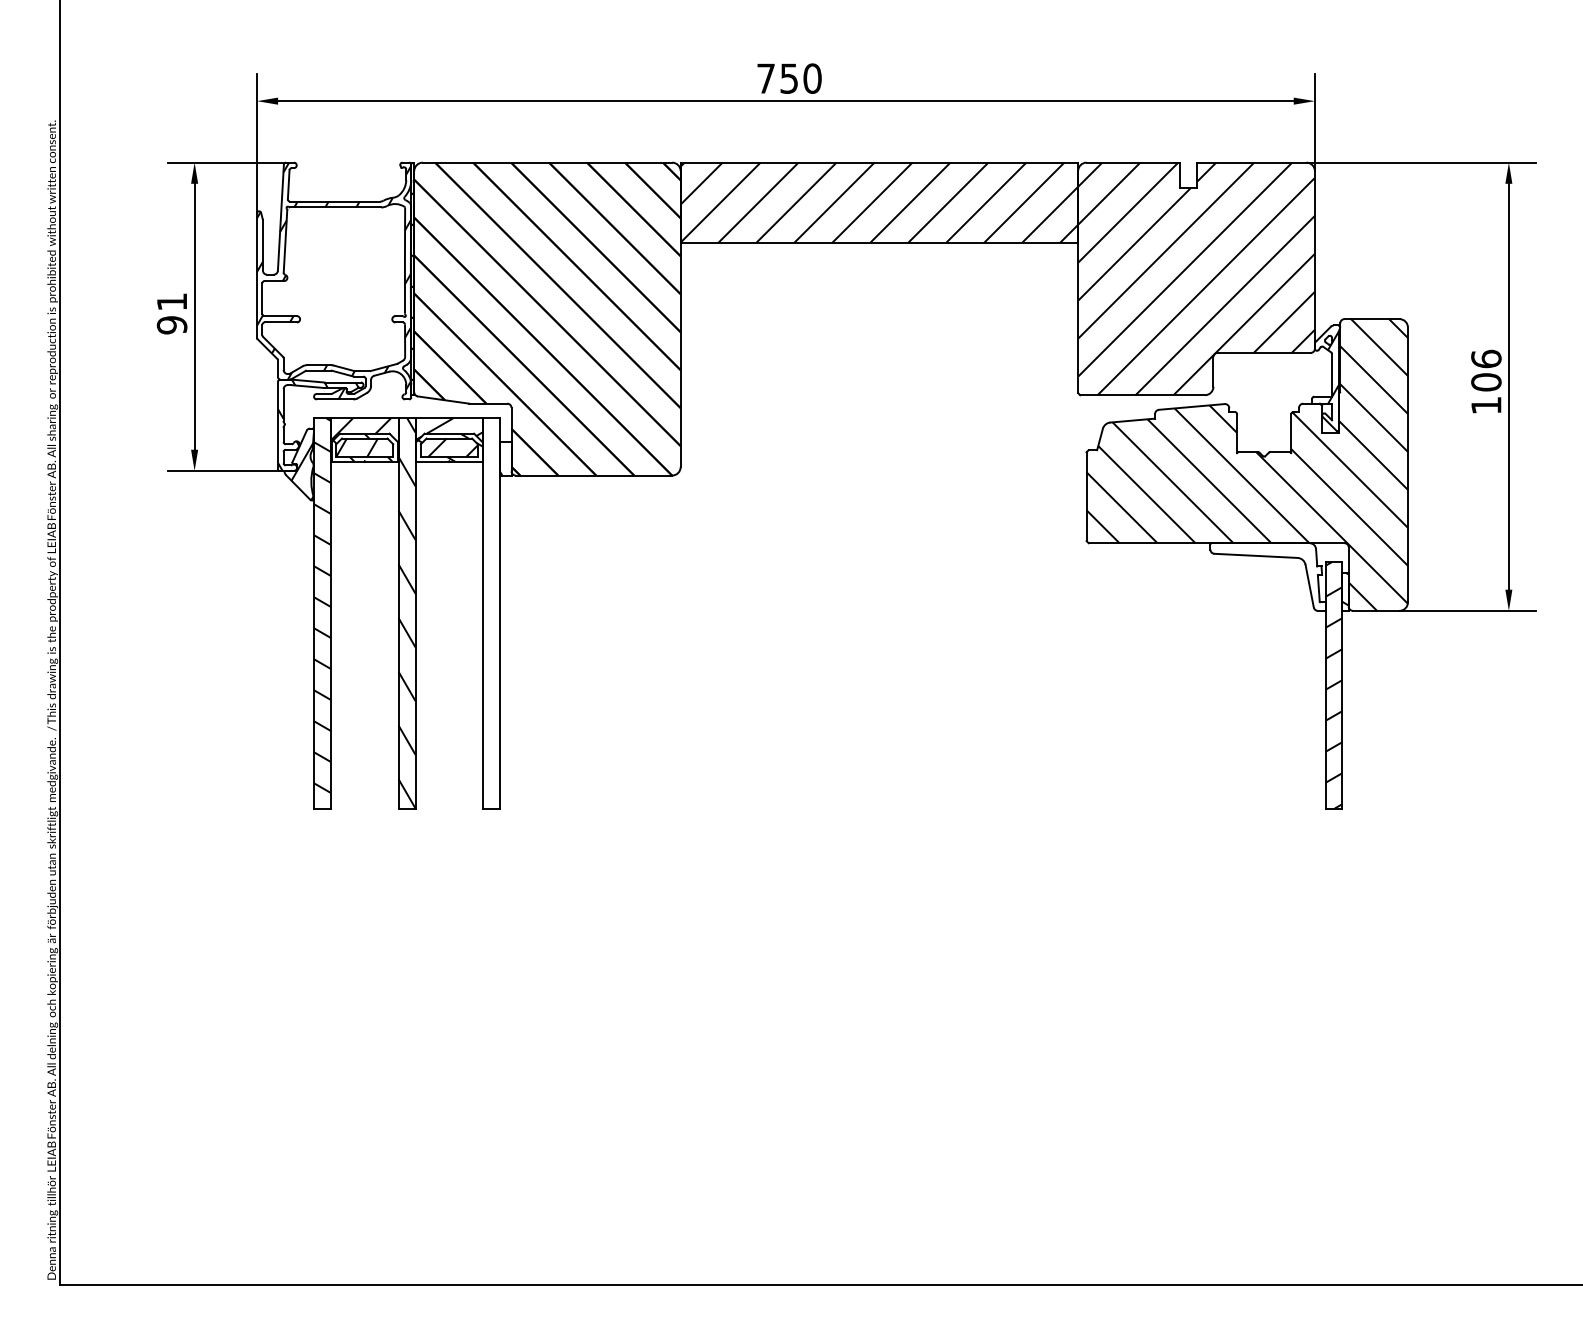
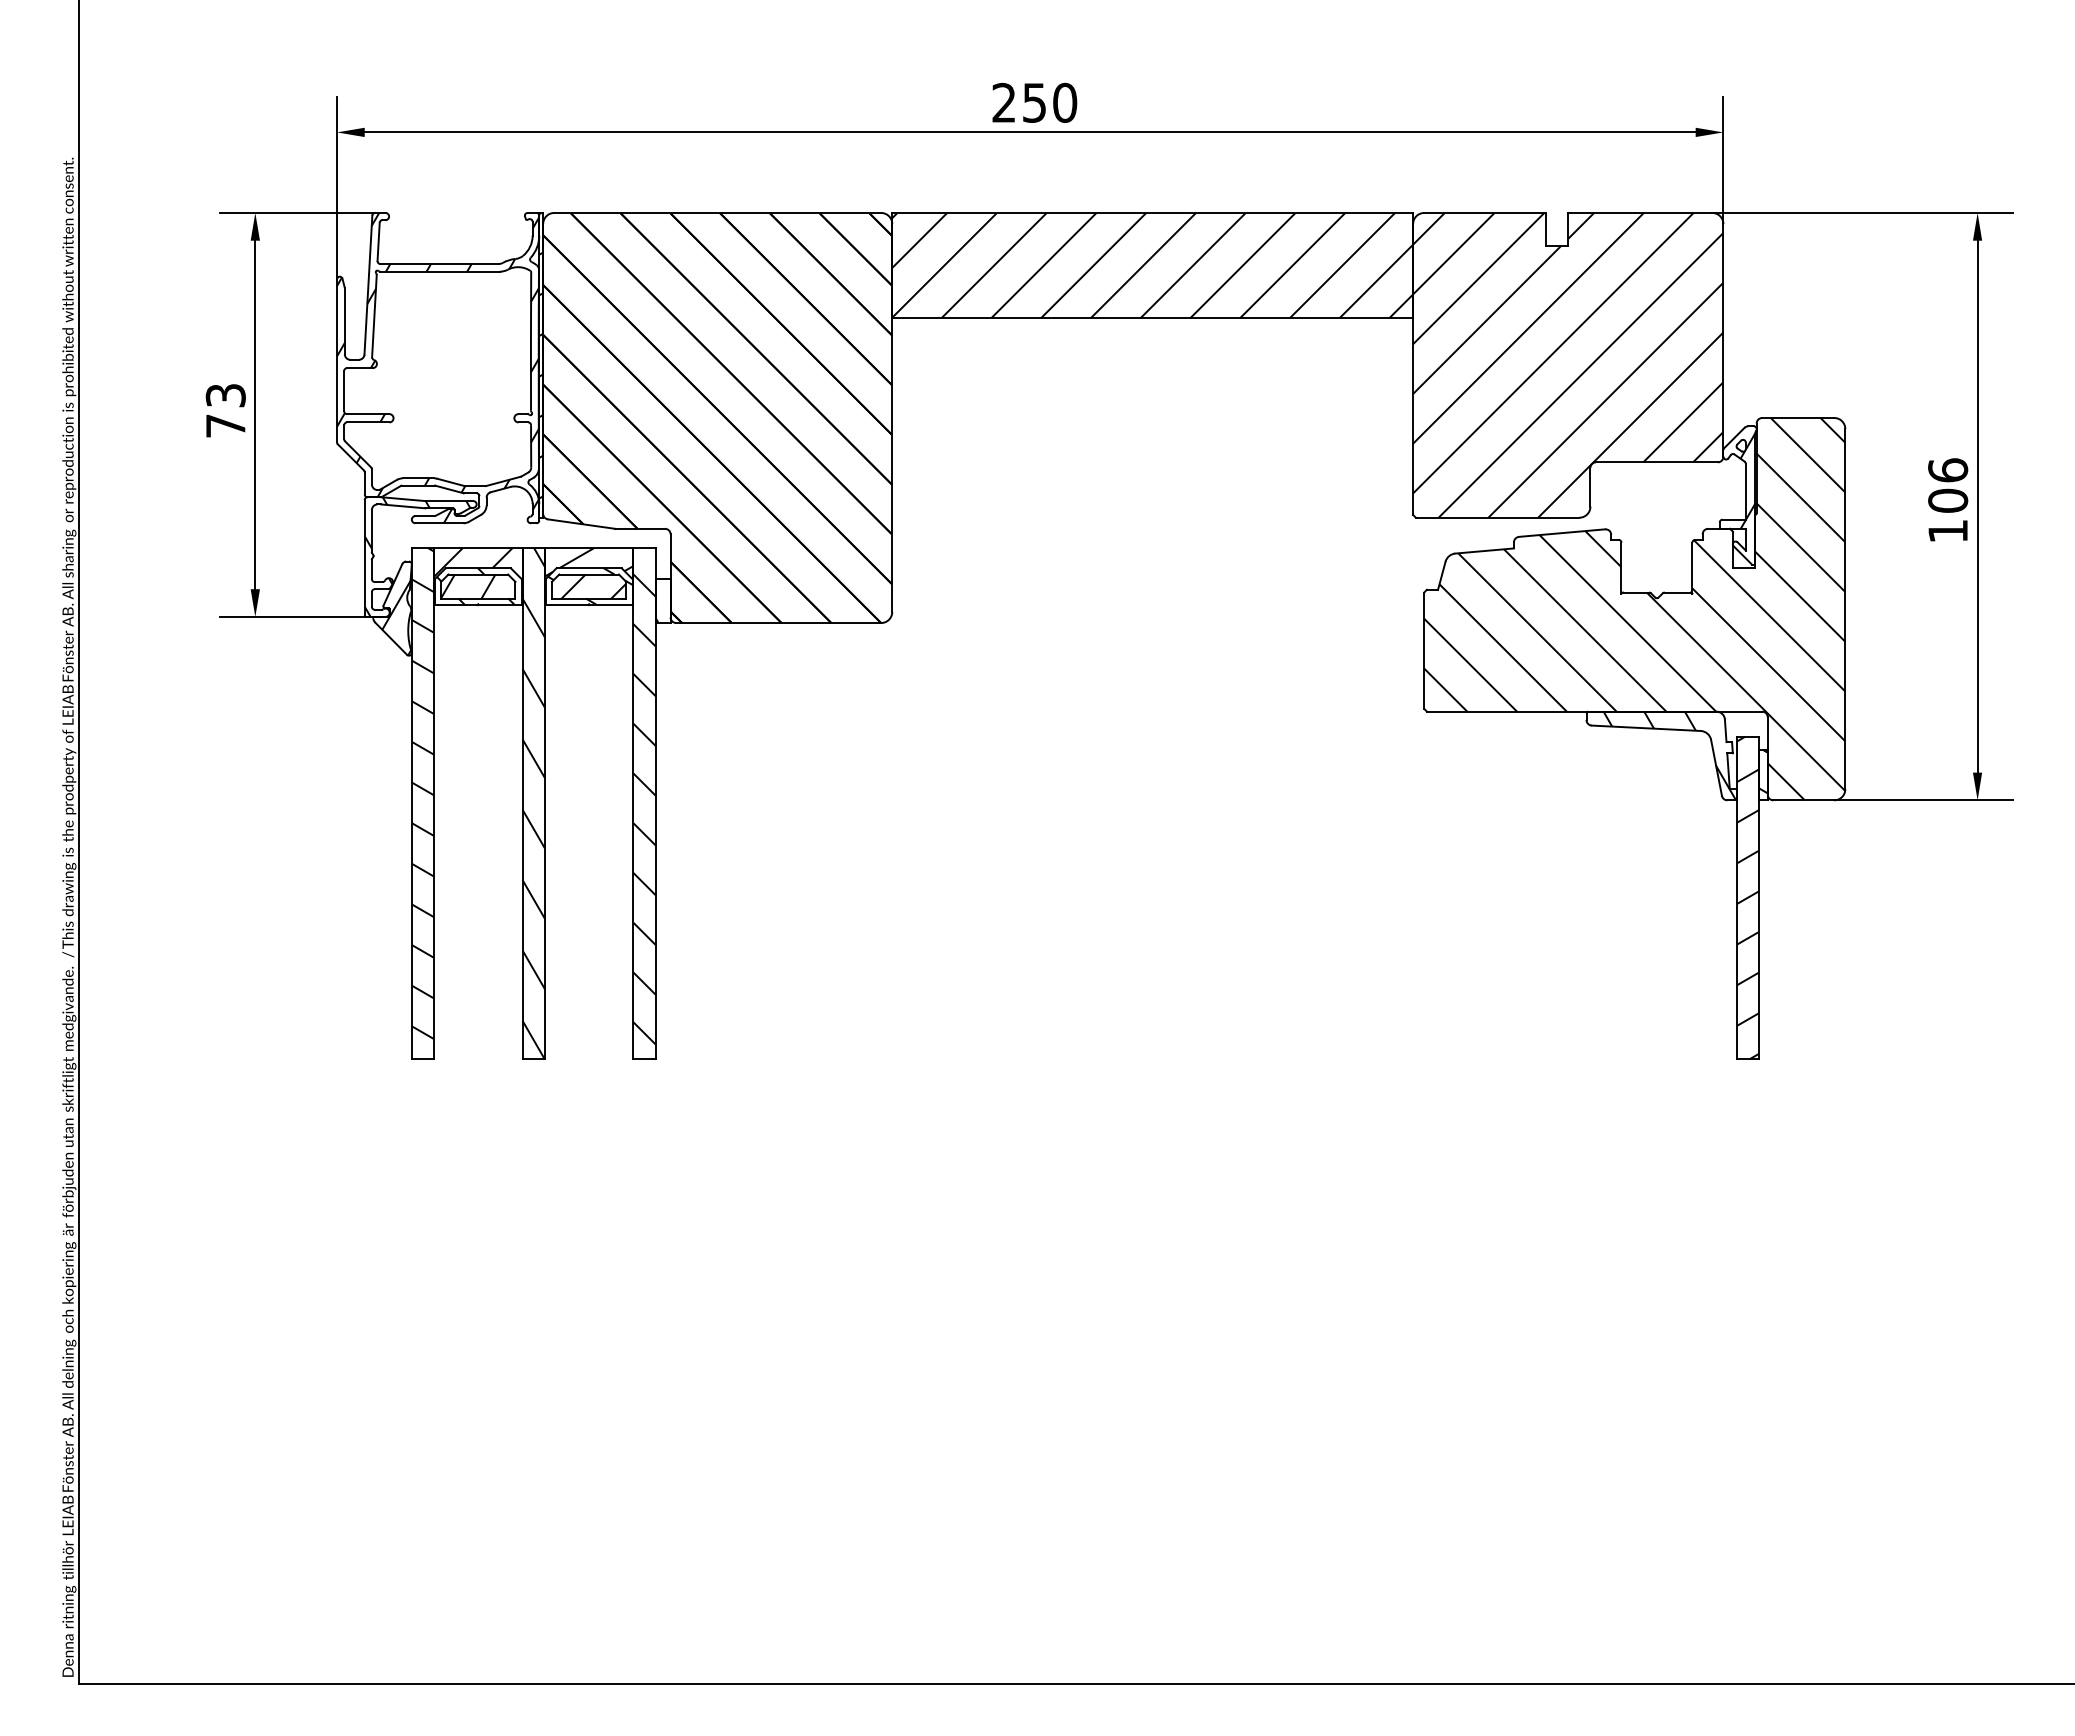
text: (765, 78) -> (1003, 102), 750 -> 250
text: (171, 314) -> (225, 411), 91 -> 73
hatch: (1273, 576) -> (1669, 755), added
hatch: (491, 617) -> (644, 809), added

